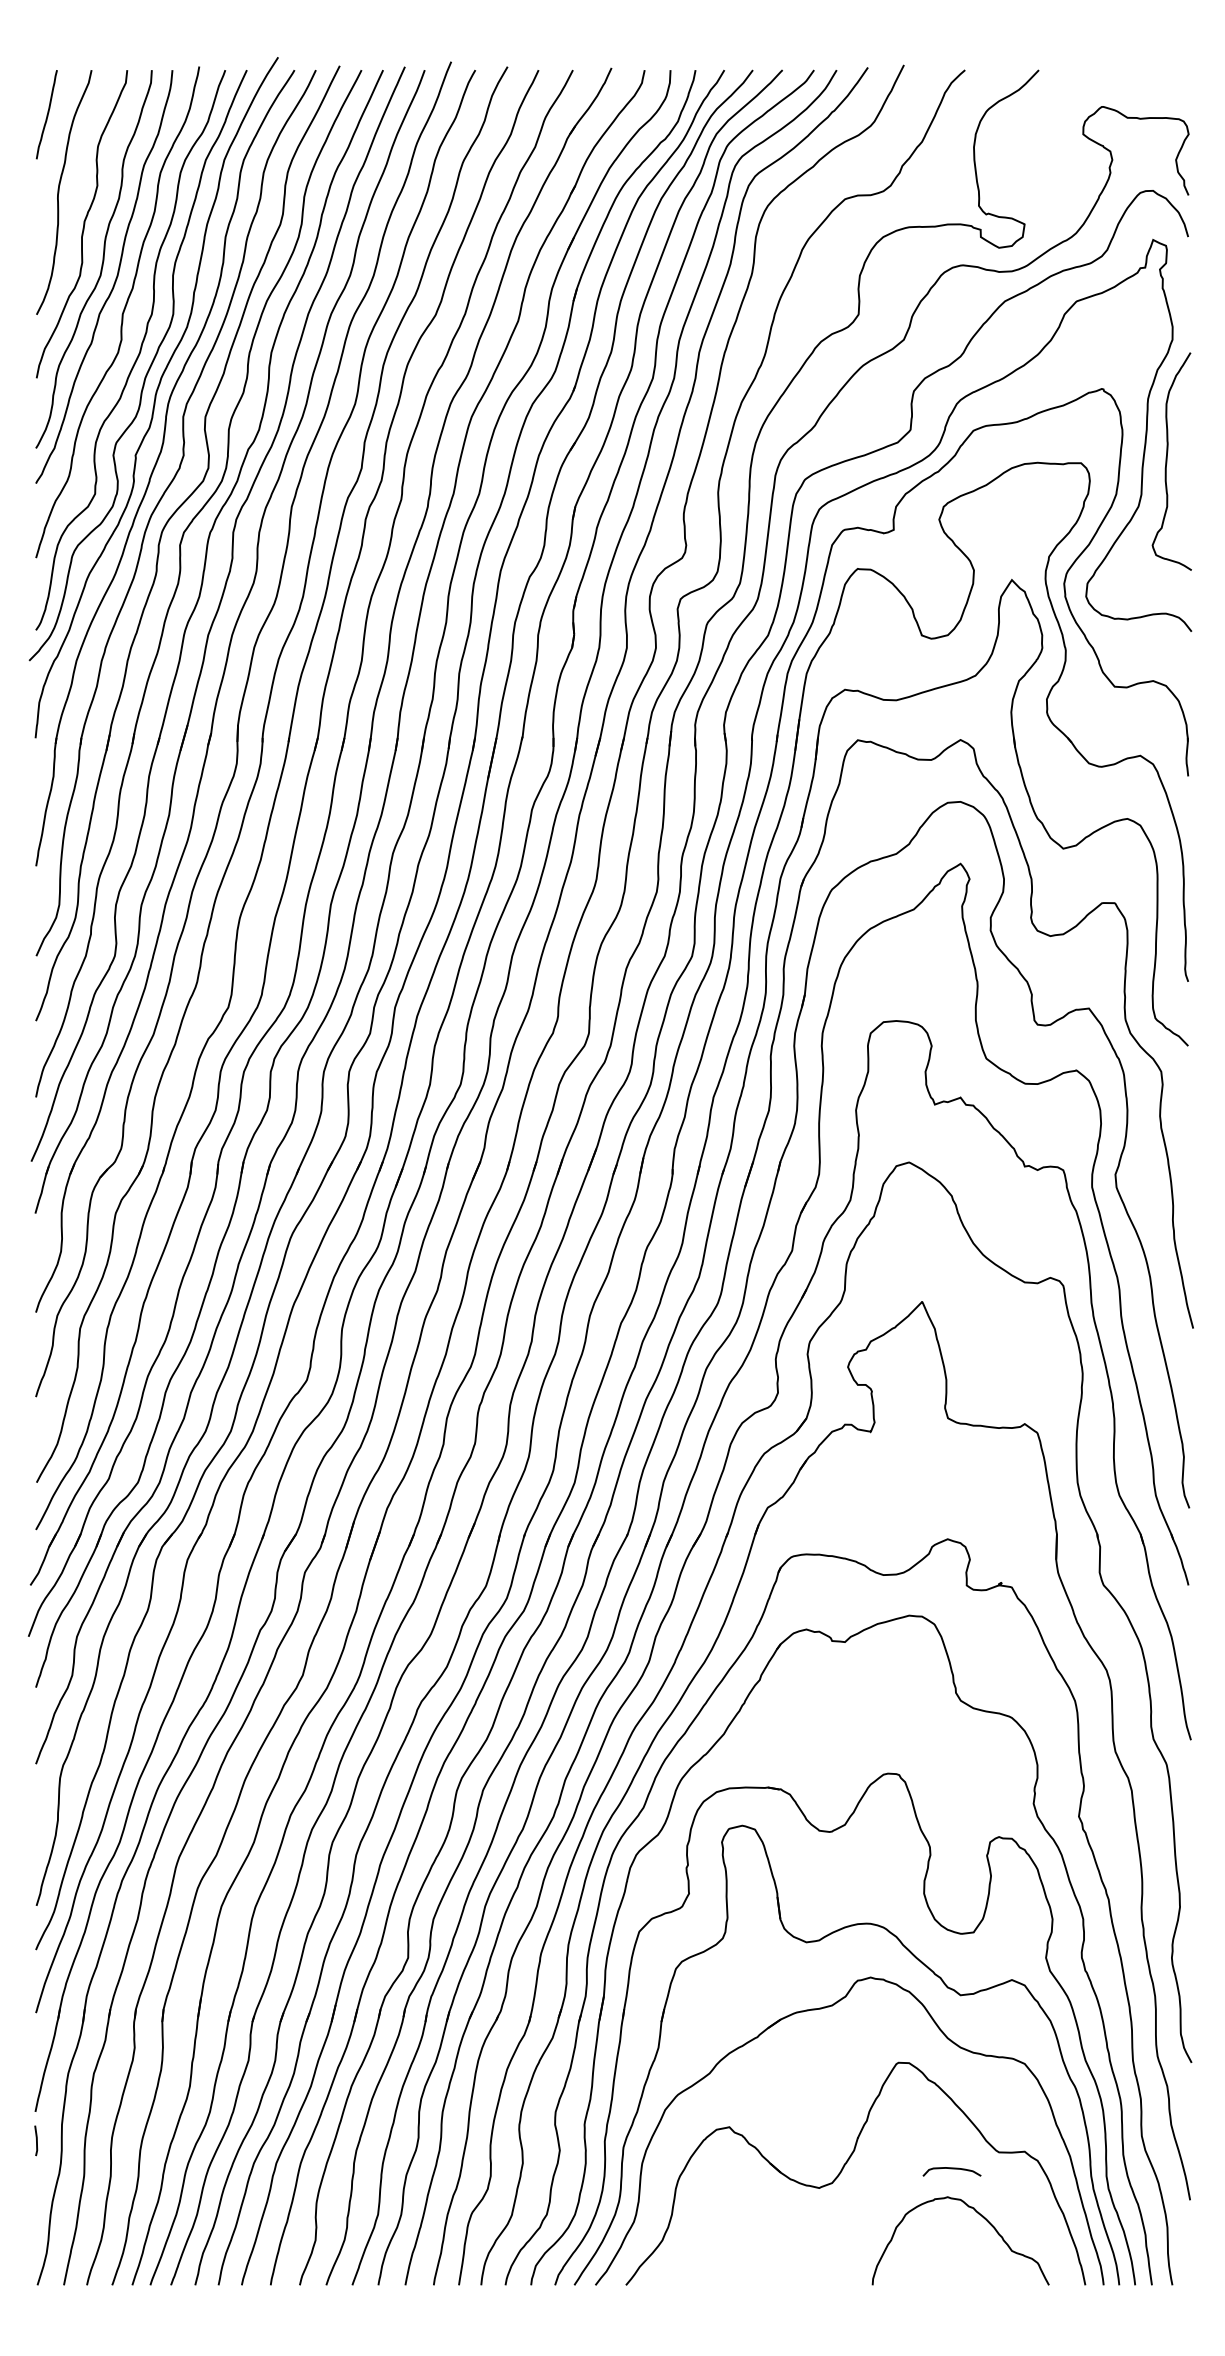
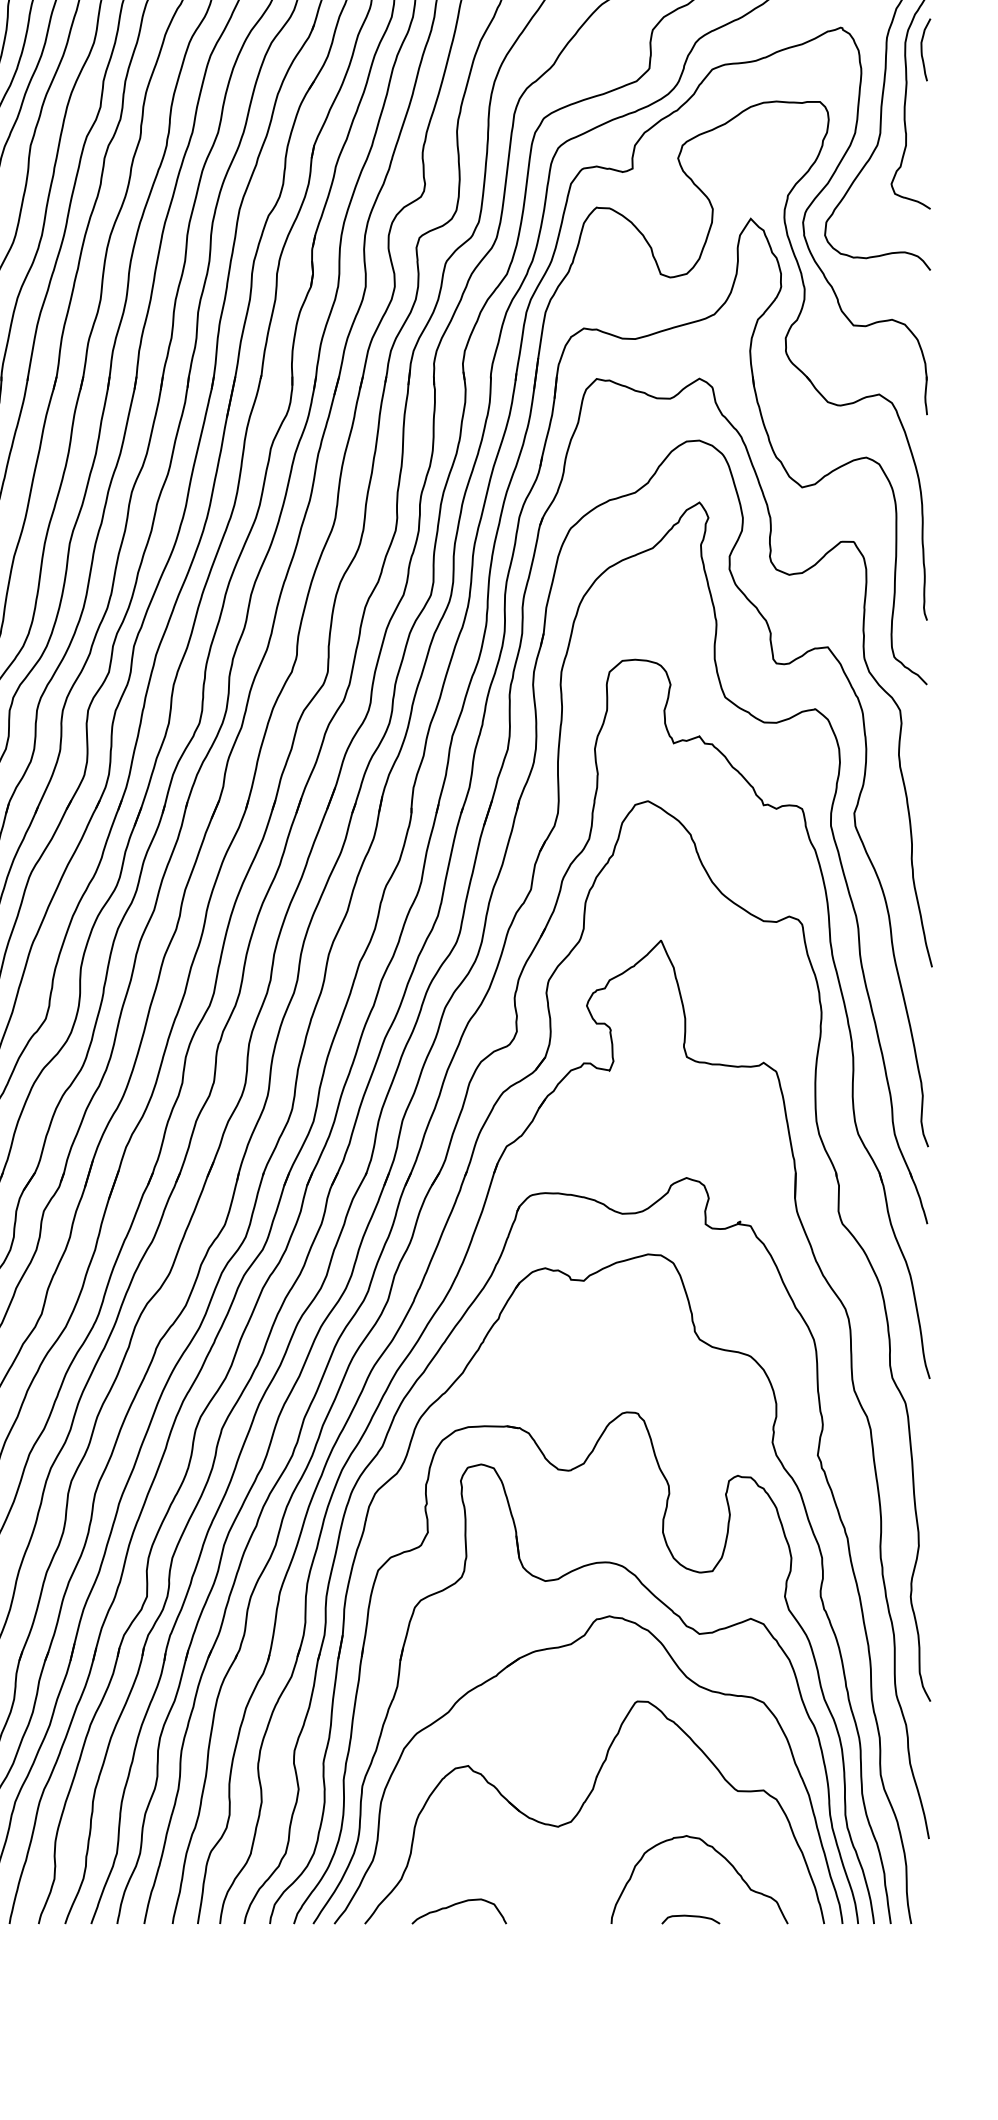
curve: (1183, 410) -> (922, 49), added
curve: (951, 2169) -> (690, 1917), moved
curve: (717, 2266) -> (456, 1905), added

